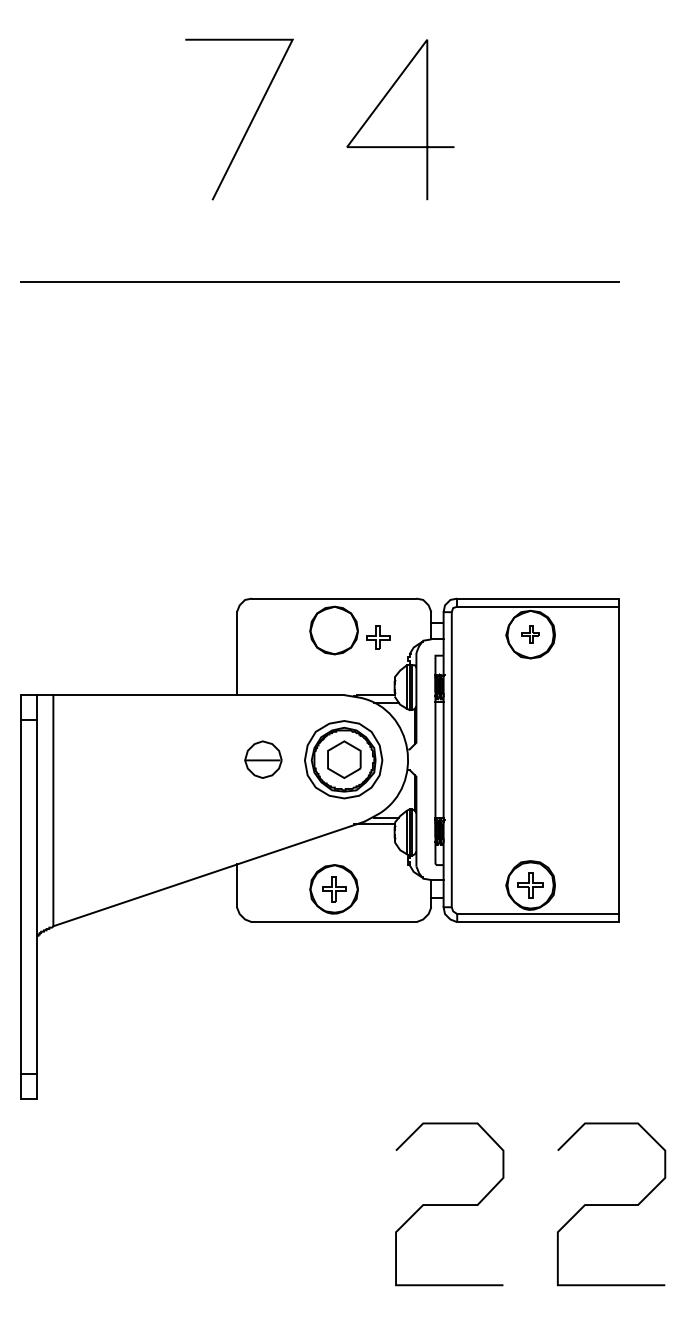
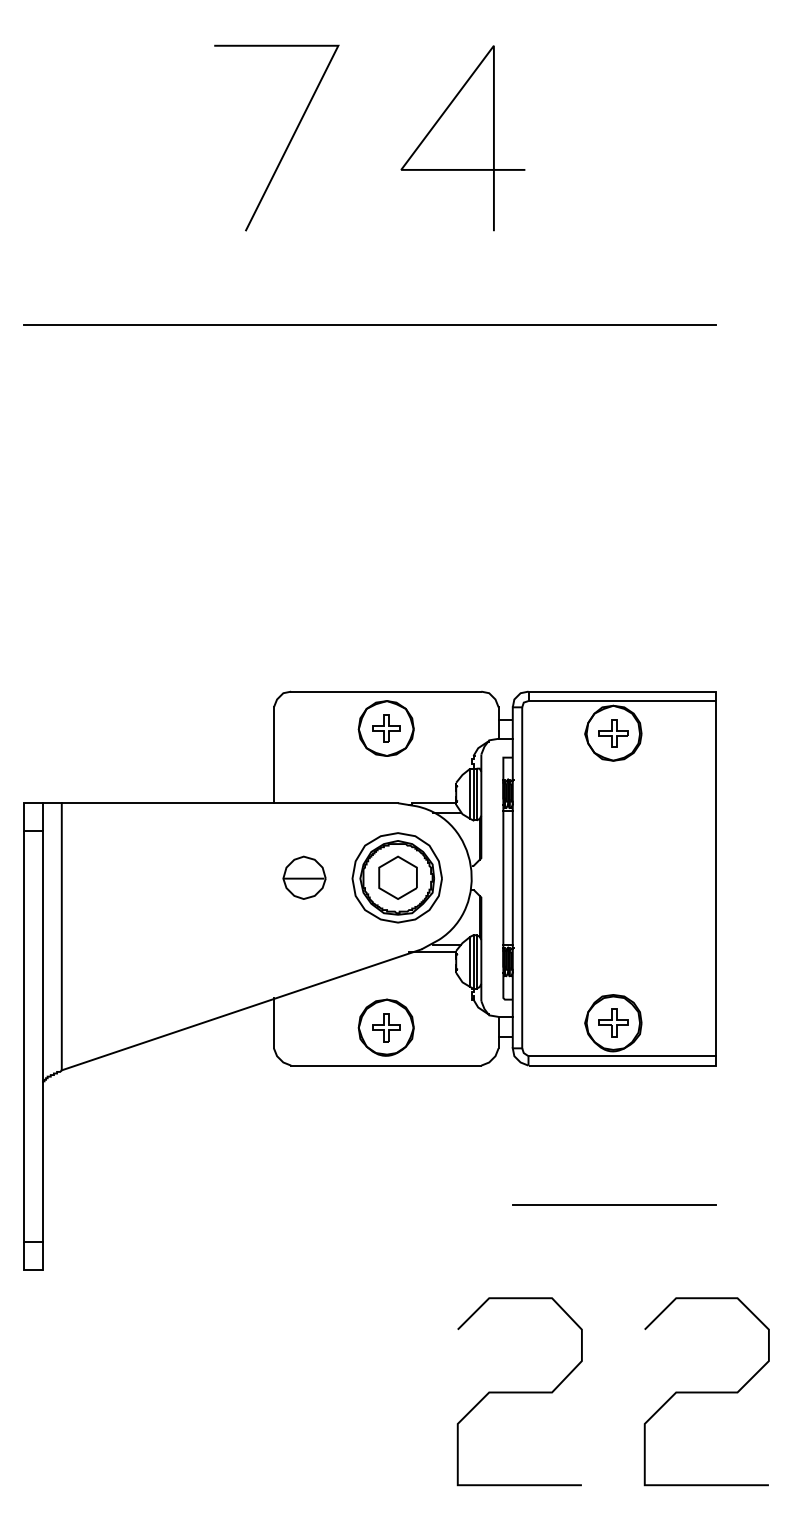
part: (530, 634) -> (613, 733), size x1.43
part: (378, 637) -> (386, 728), moved
line: (531, 1043) -> (614, 1205), added

